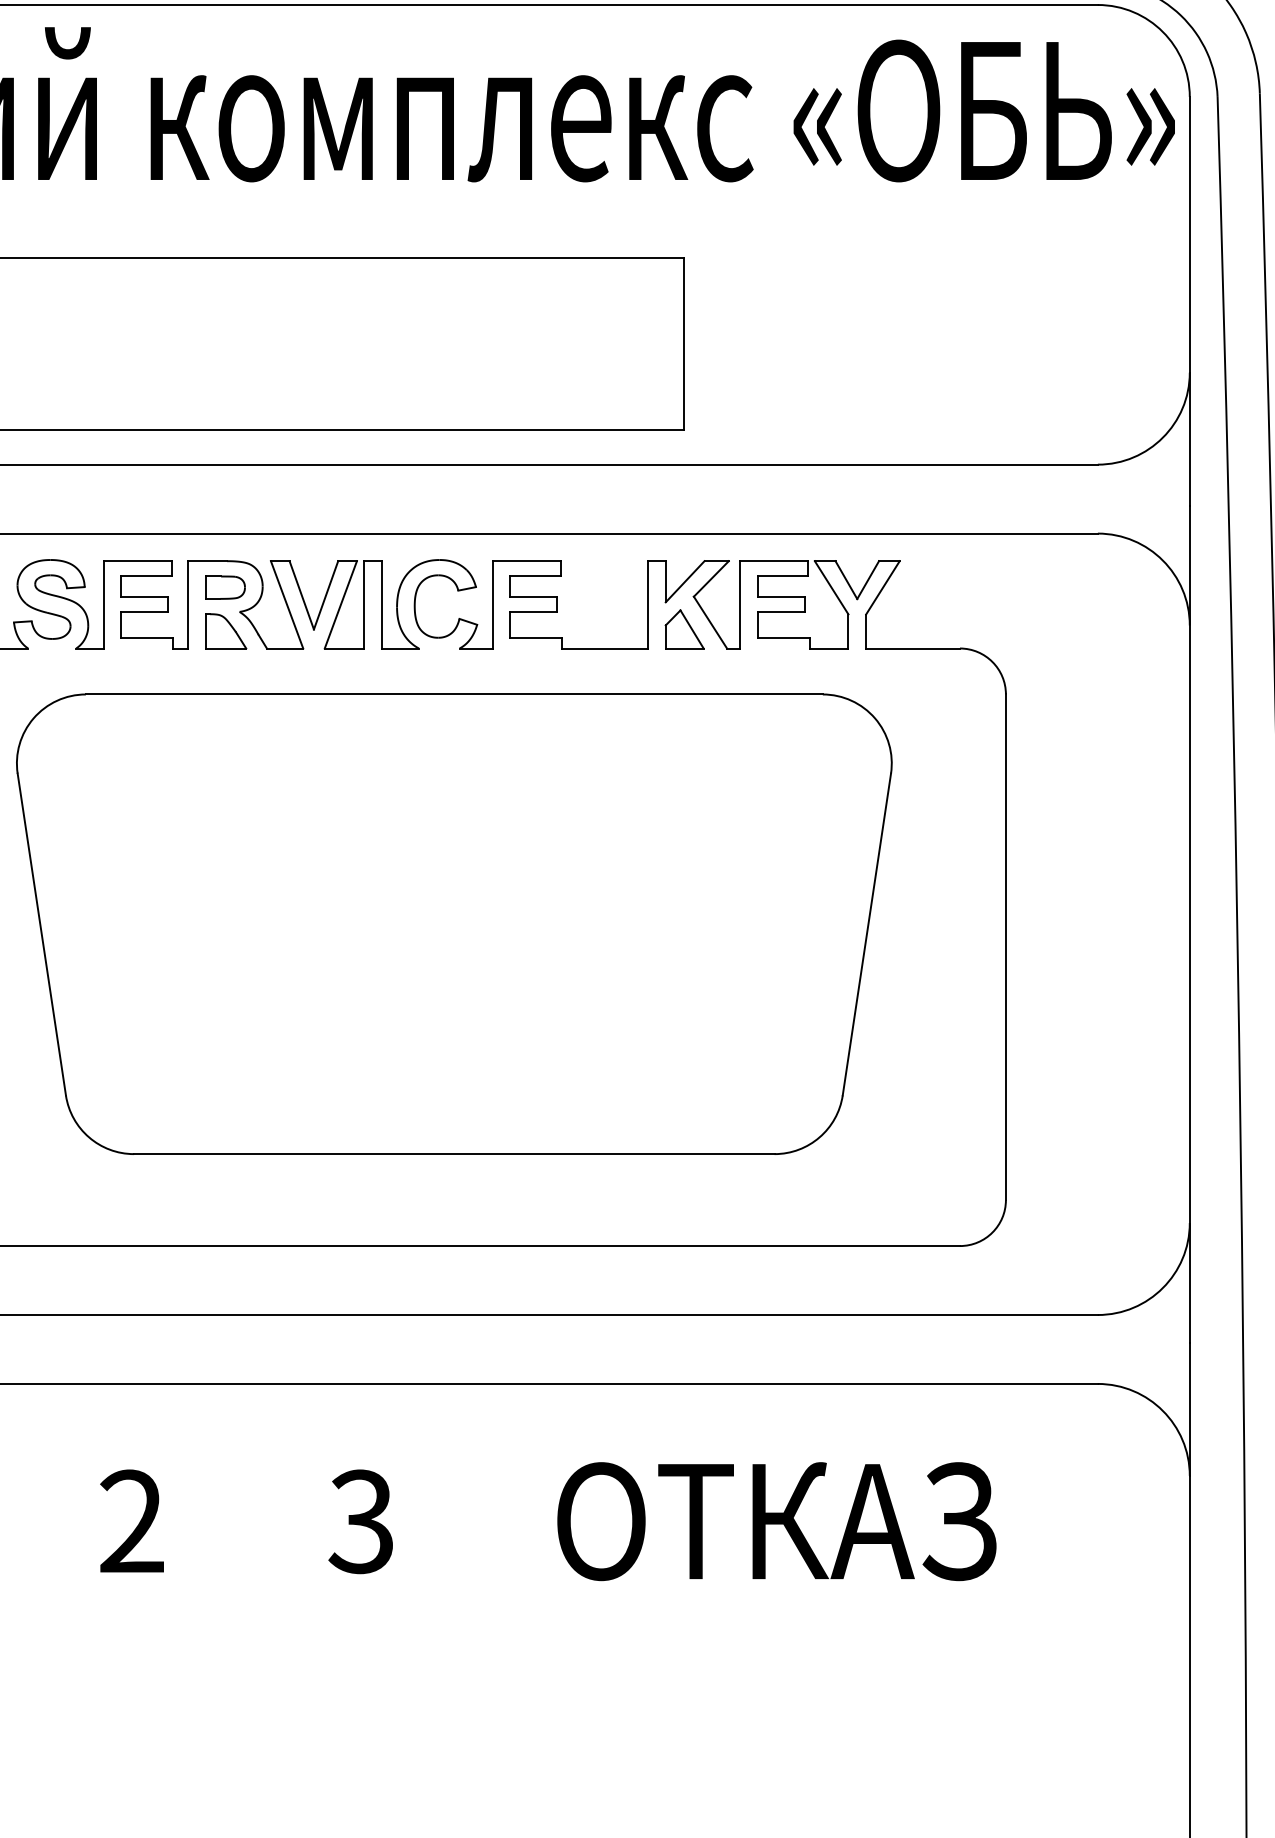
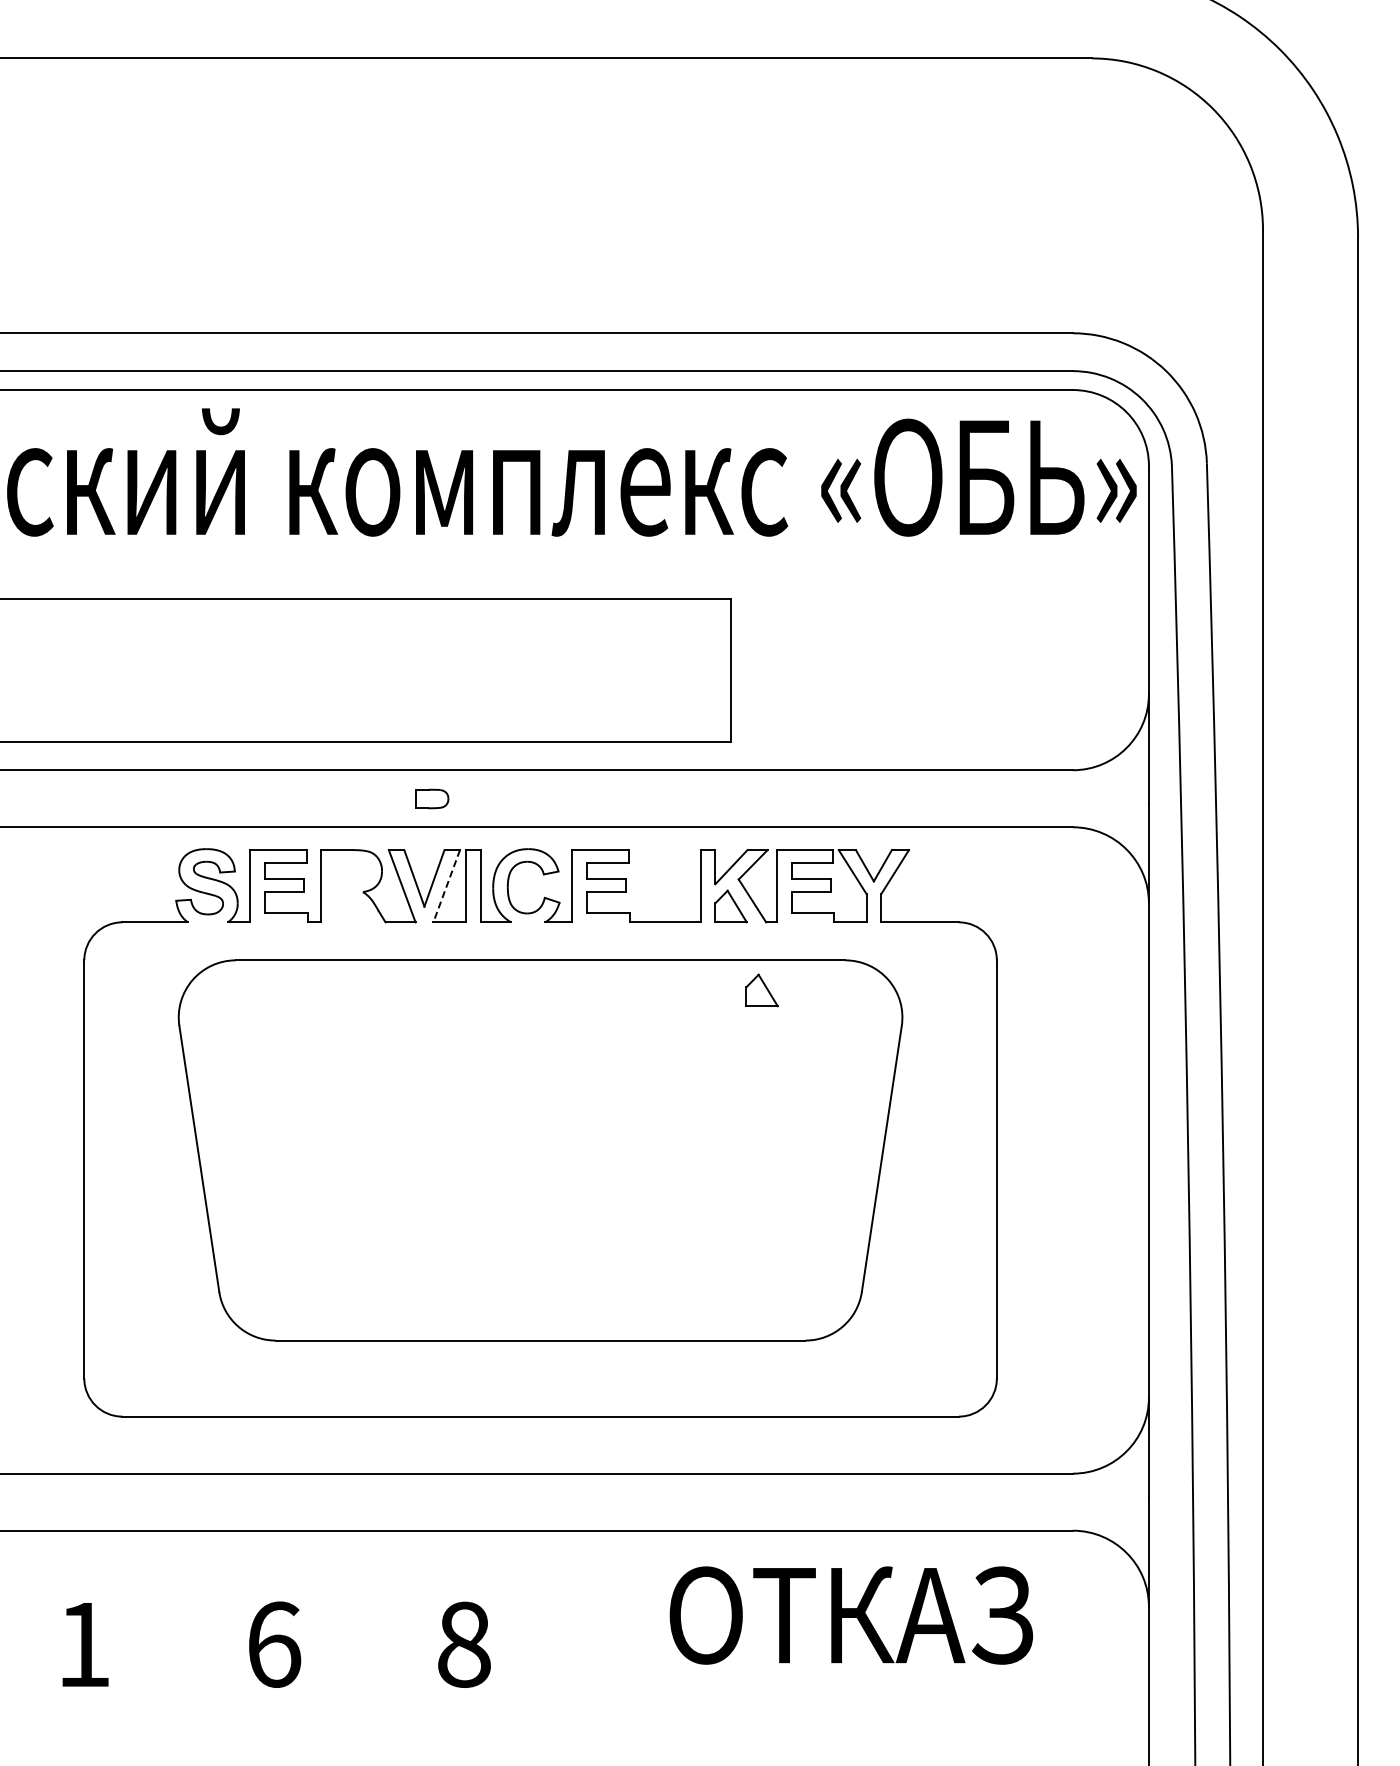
part: (225, 587) -> (432, 798), moved
line: (340, 605) -> (446, 886), solid -> dashed
part: (225, 631) -> (351, 908), removed
part: (721, 730) -> (761, 990), added
text: (132, 1521) -> (274, 1644), 2 -> 6
text: (361, 1521) -> (463, 1644), 3 -> 8
text: (775, 1521) -> (850, 1615), moved

